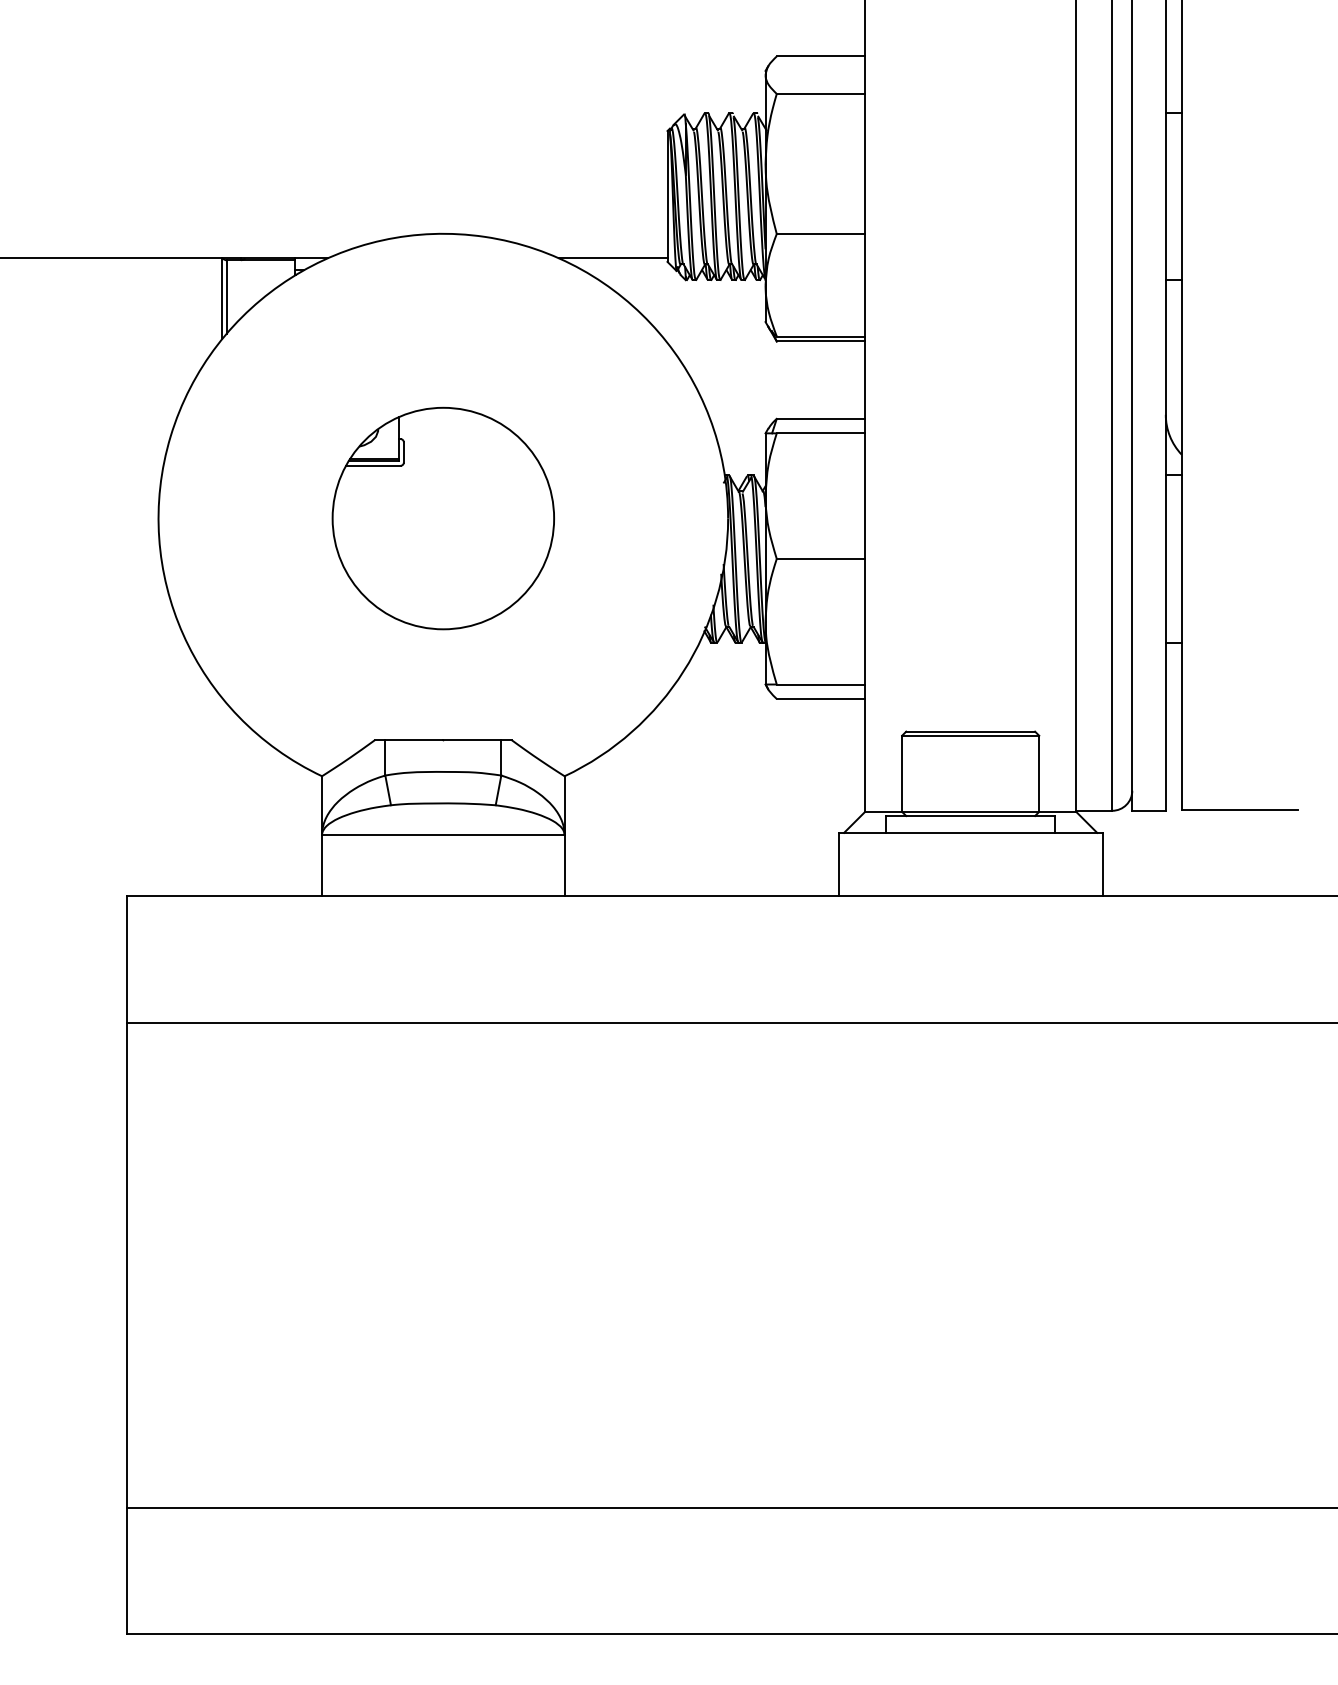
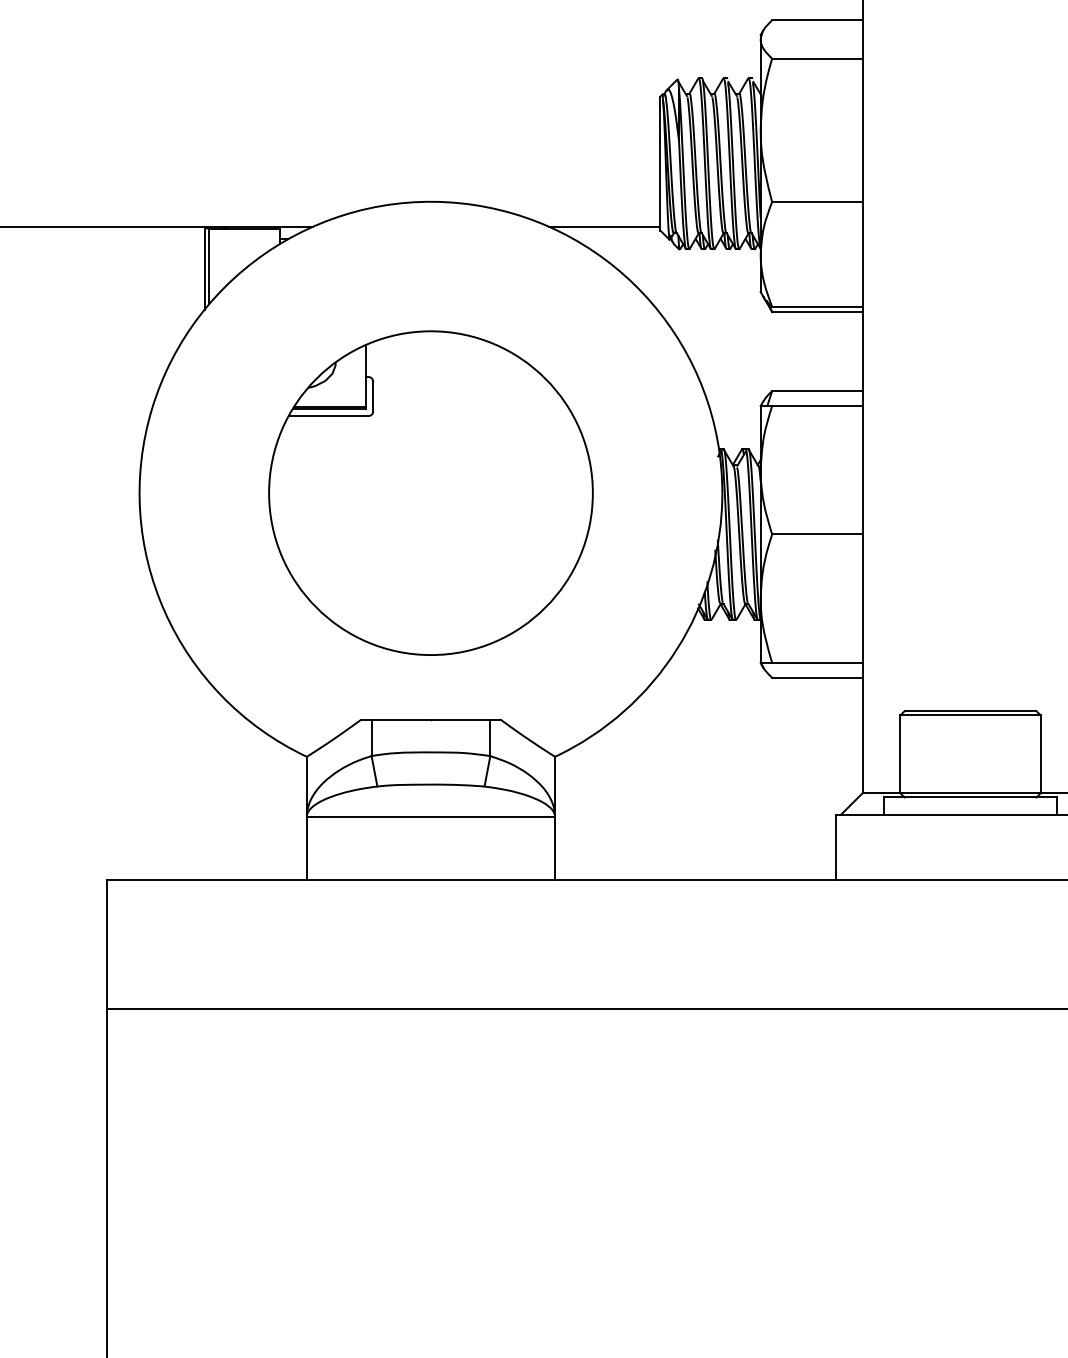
part: (443, 518) -> (431, 493), size x1.43

